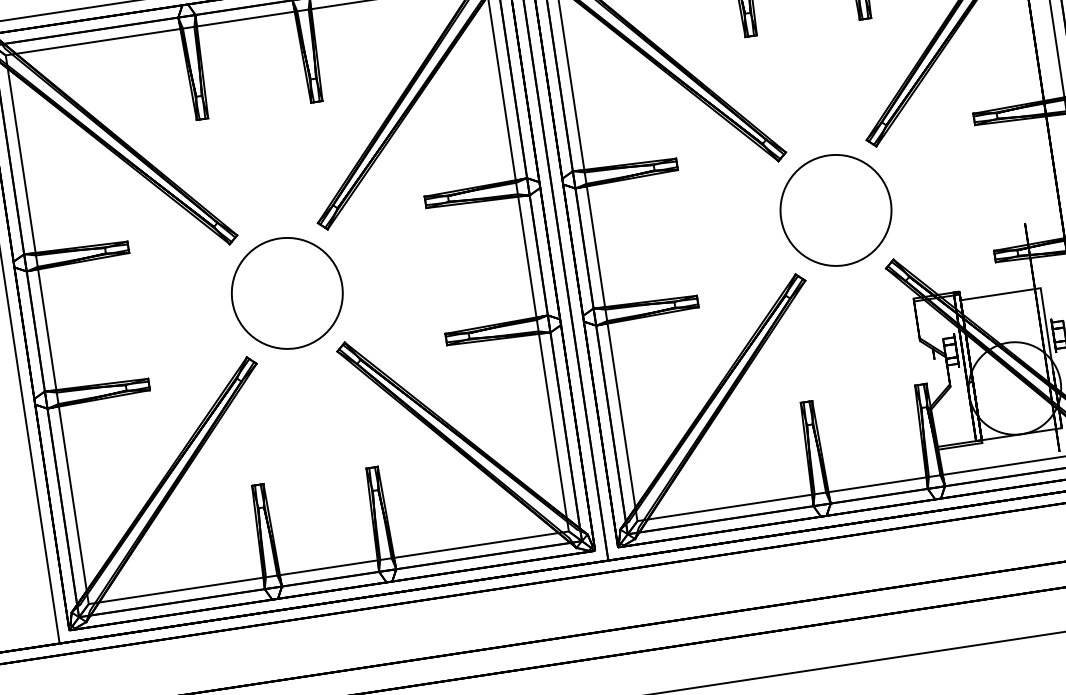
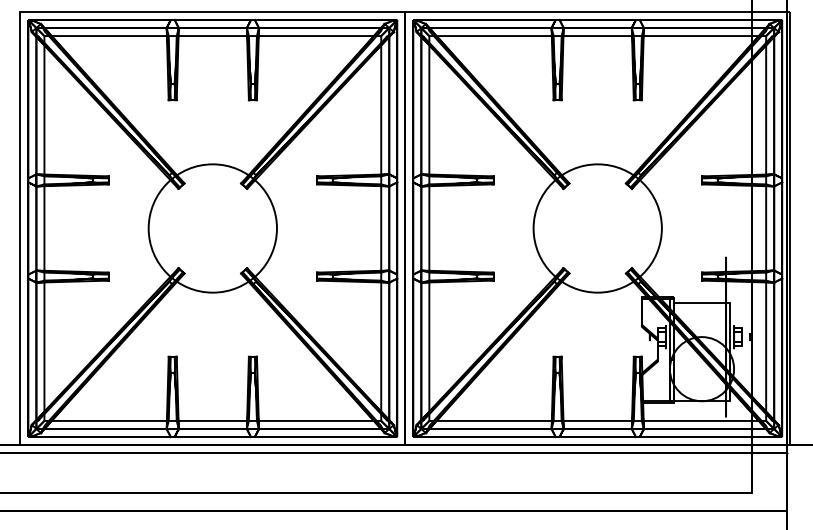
circle: (835, 210) -> (597, 228), size x1.67
circle: (286, 293) -> (212, 228), size x1.67

